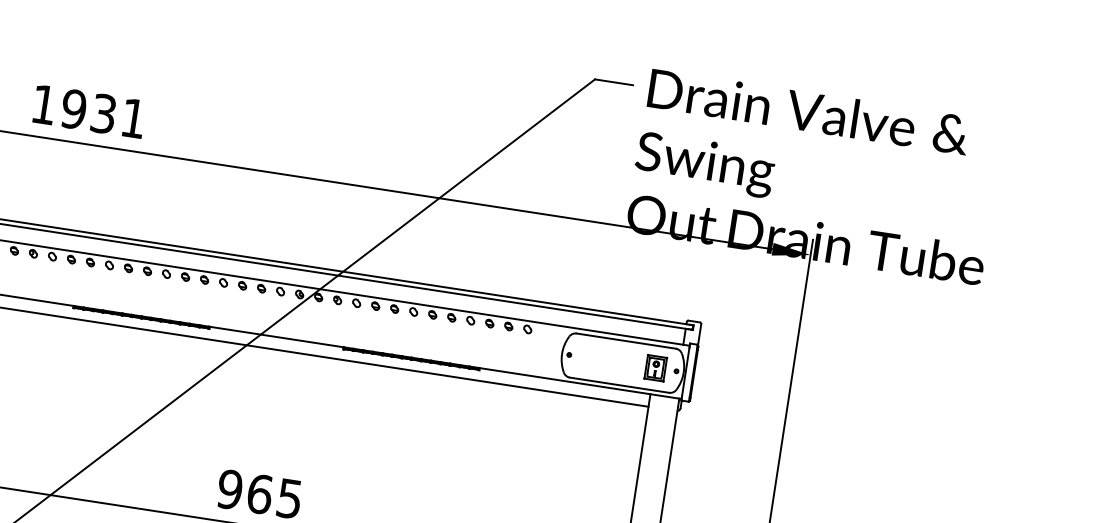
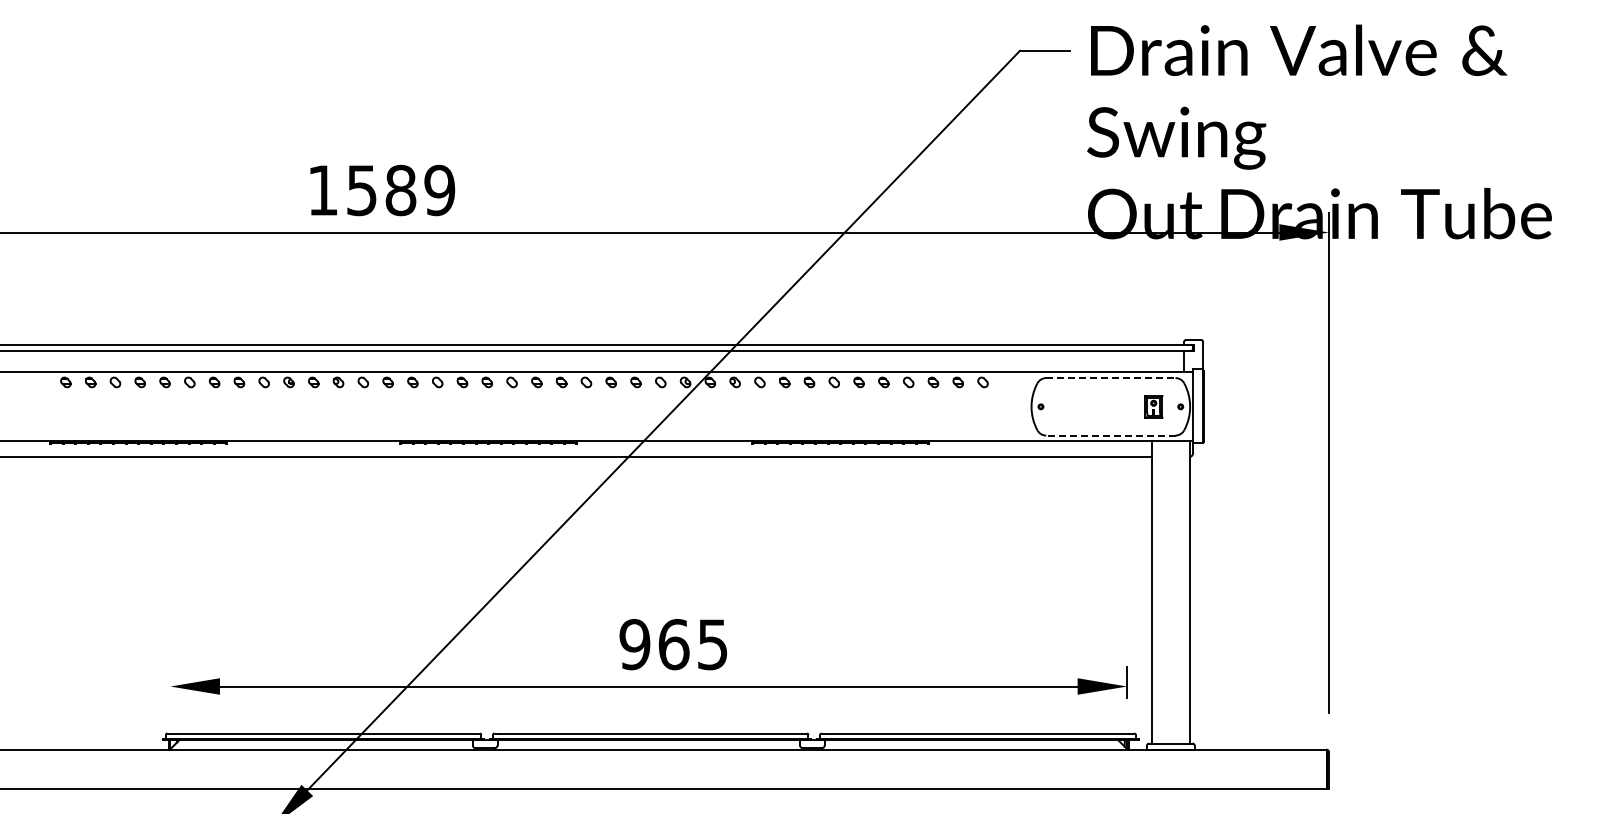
text: (103, 113) -> (400, 190), 1931 -> 1589
line: (625, 341) -> (1110, 378), solid -> dashed
part: (655, 367) -> (1153, 406), size x0.7
line: (619, 385) -> (1110, 435), solid -> dashed

